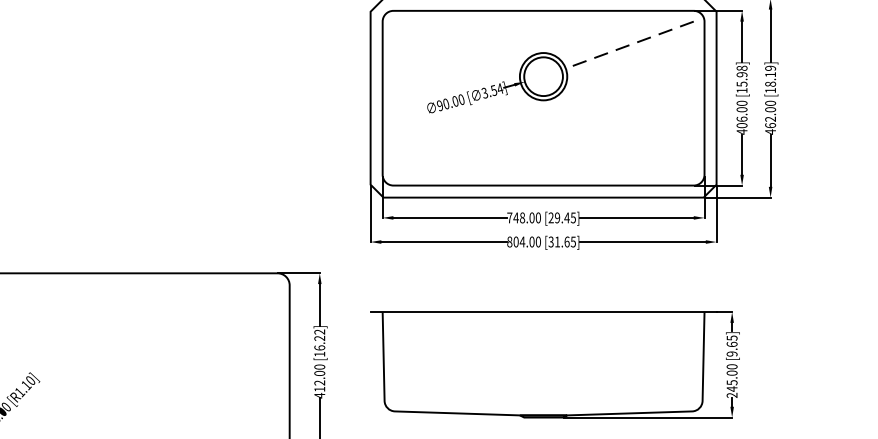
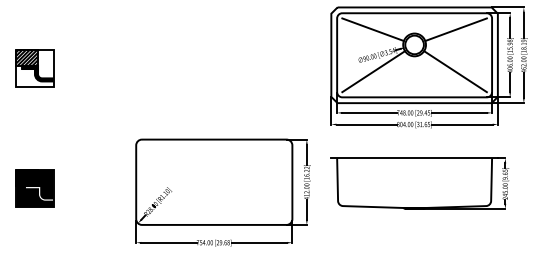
line: (456, 44) -> (372, 29), added
line: (630, 44) -> (456, 29), dashed -> solid
line: (458, 131) -> (373, 71), added
line: (628, 131) -> (455, 71), added

